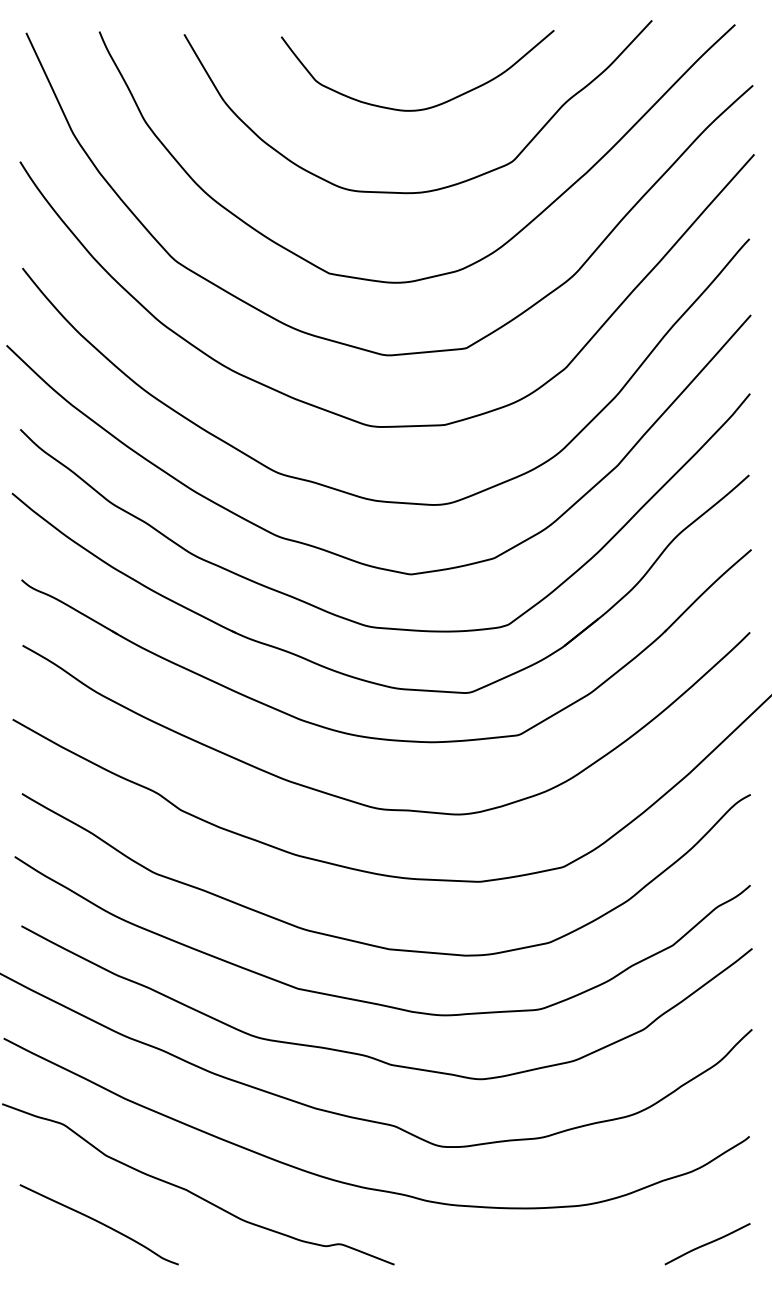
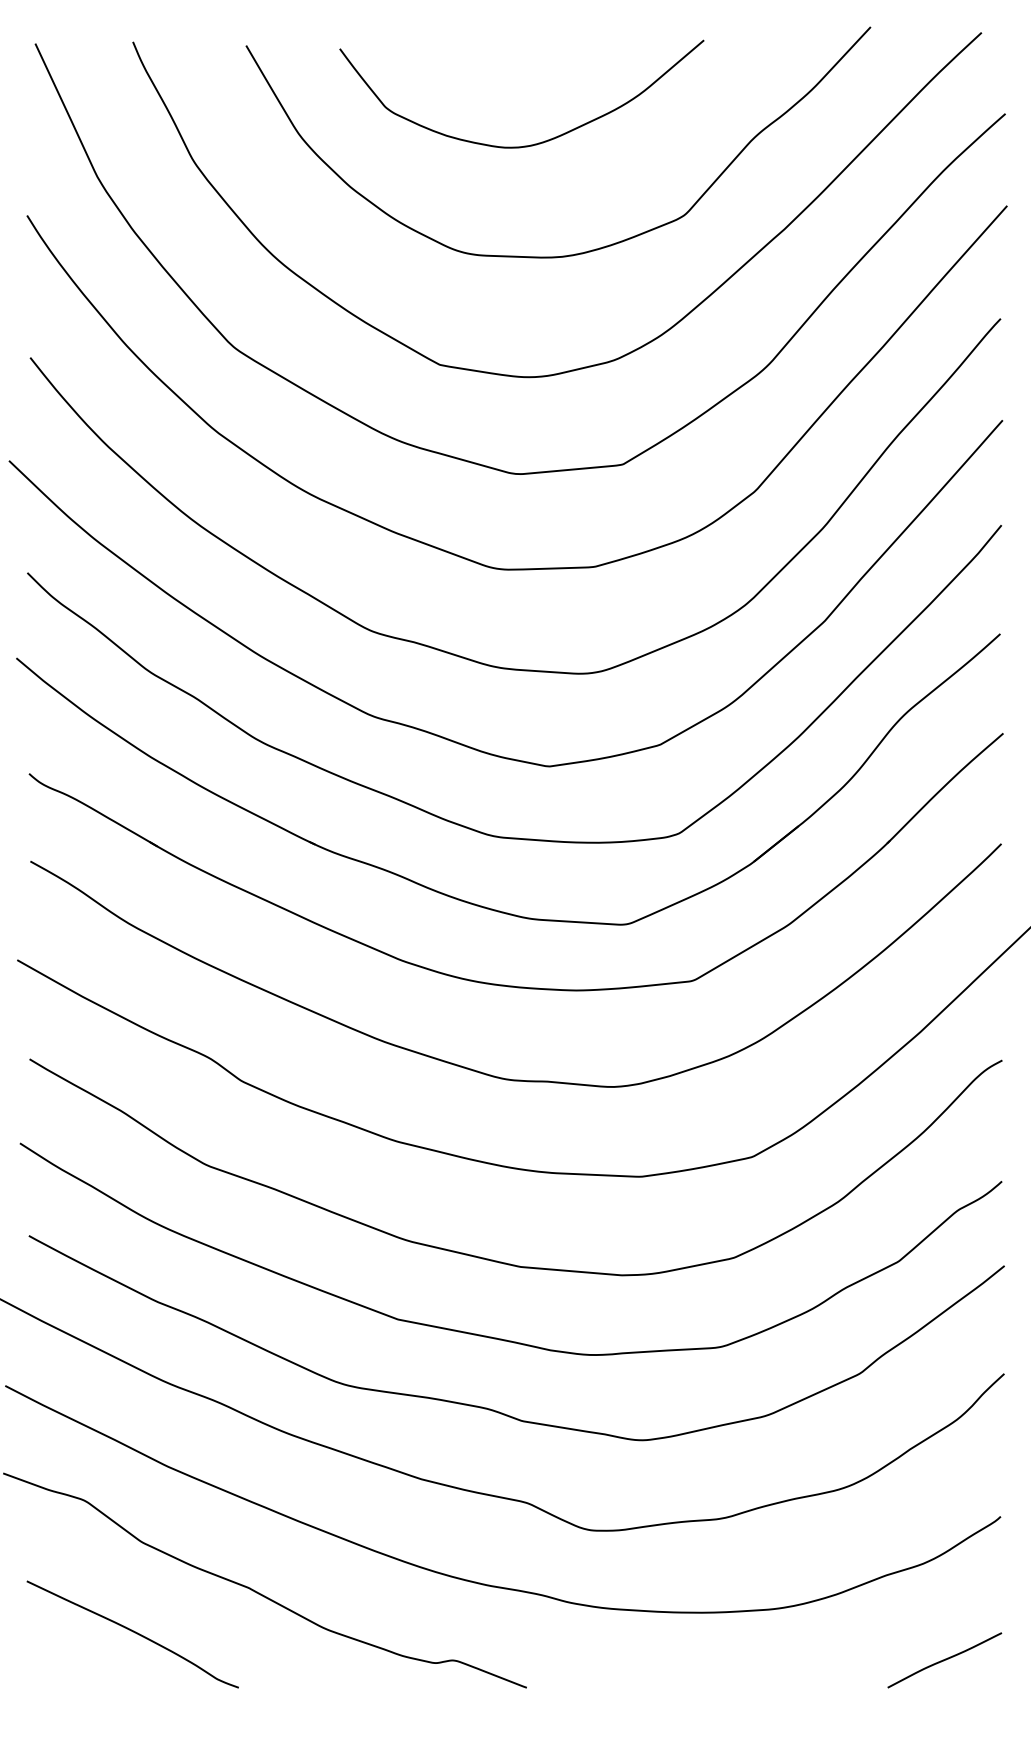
curve: (427, 107) -> (534, 143), moved

